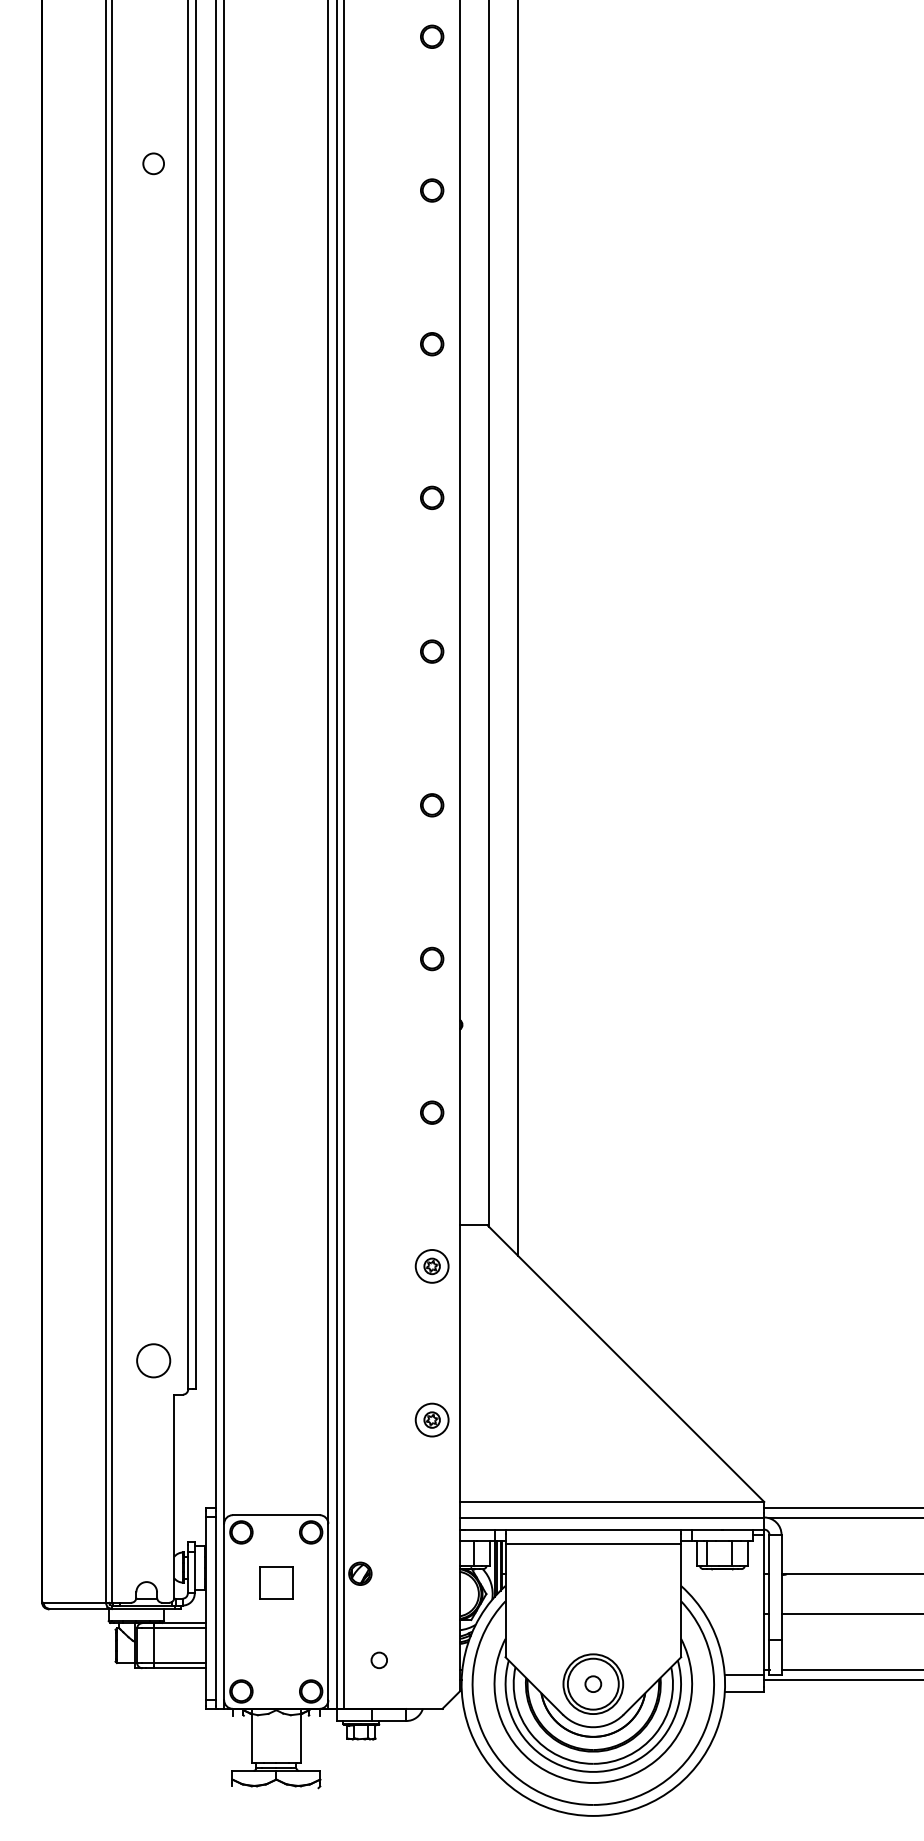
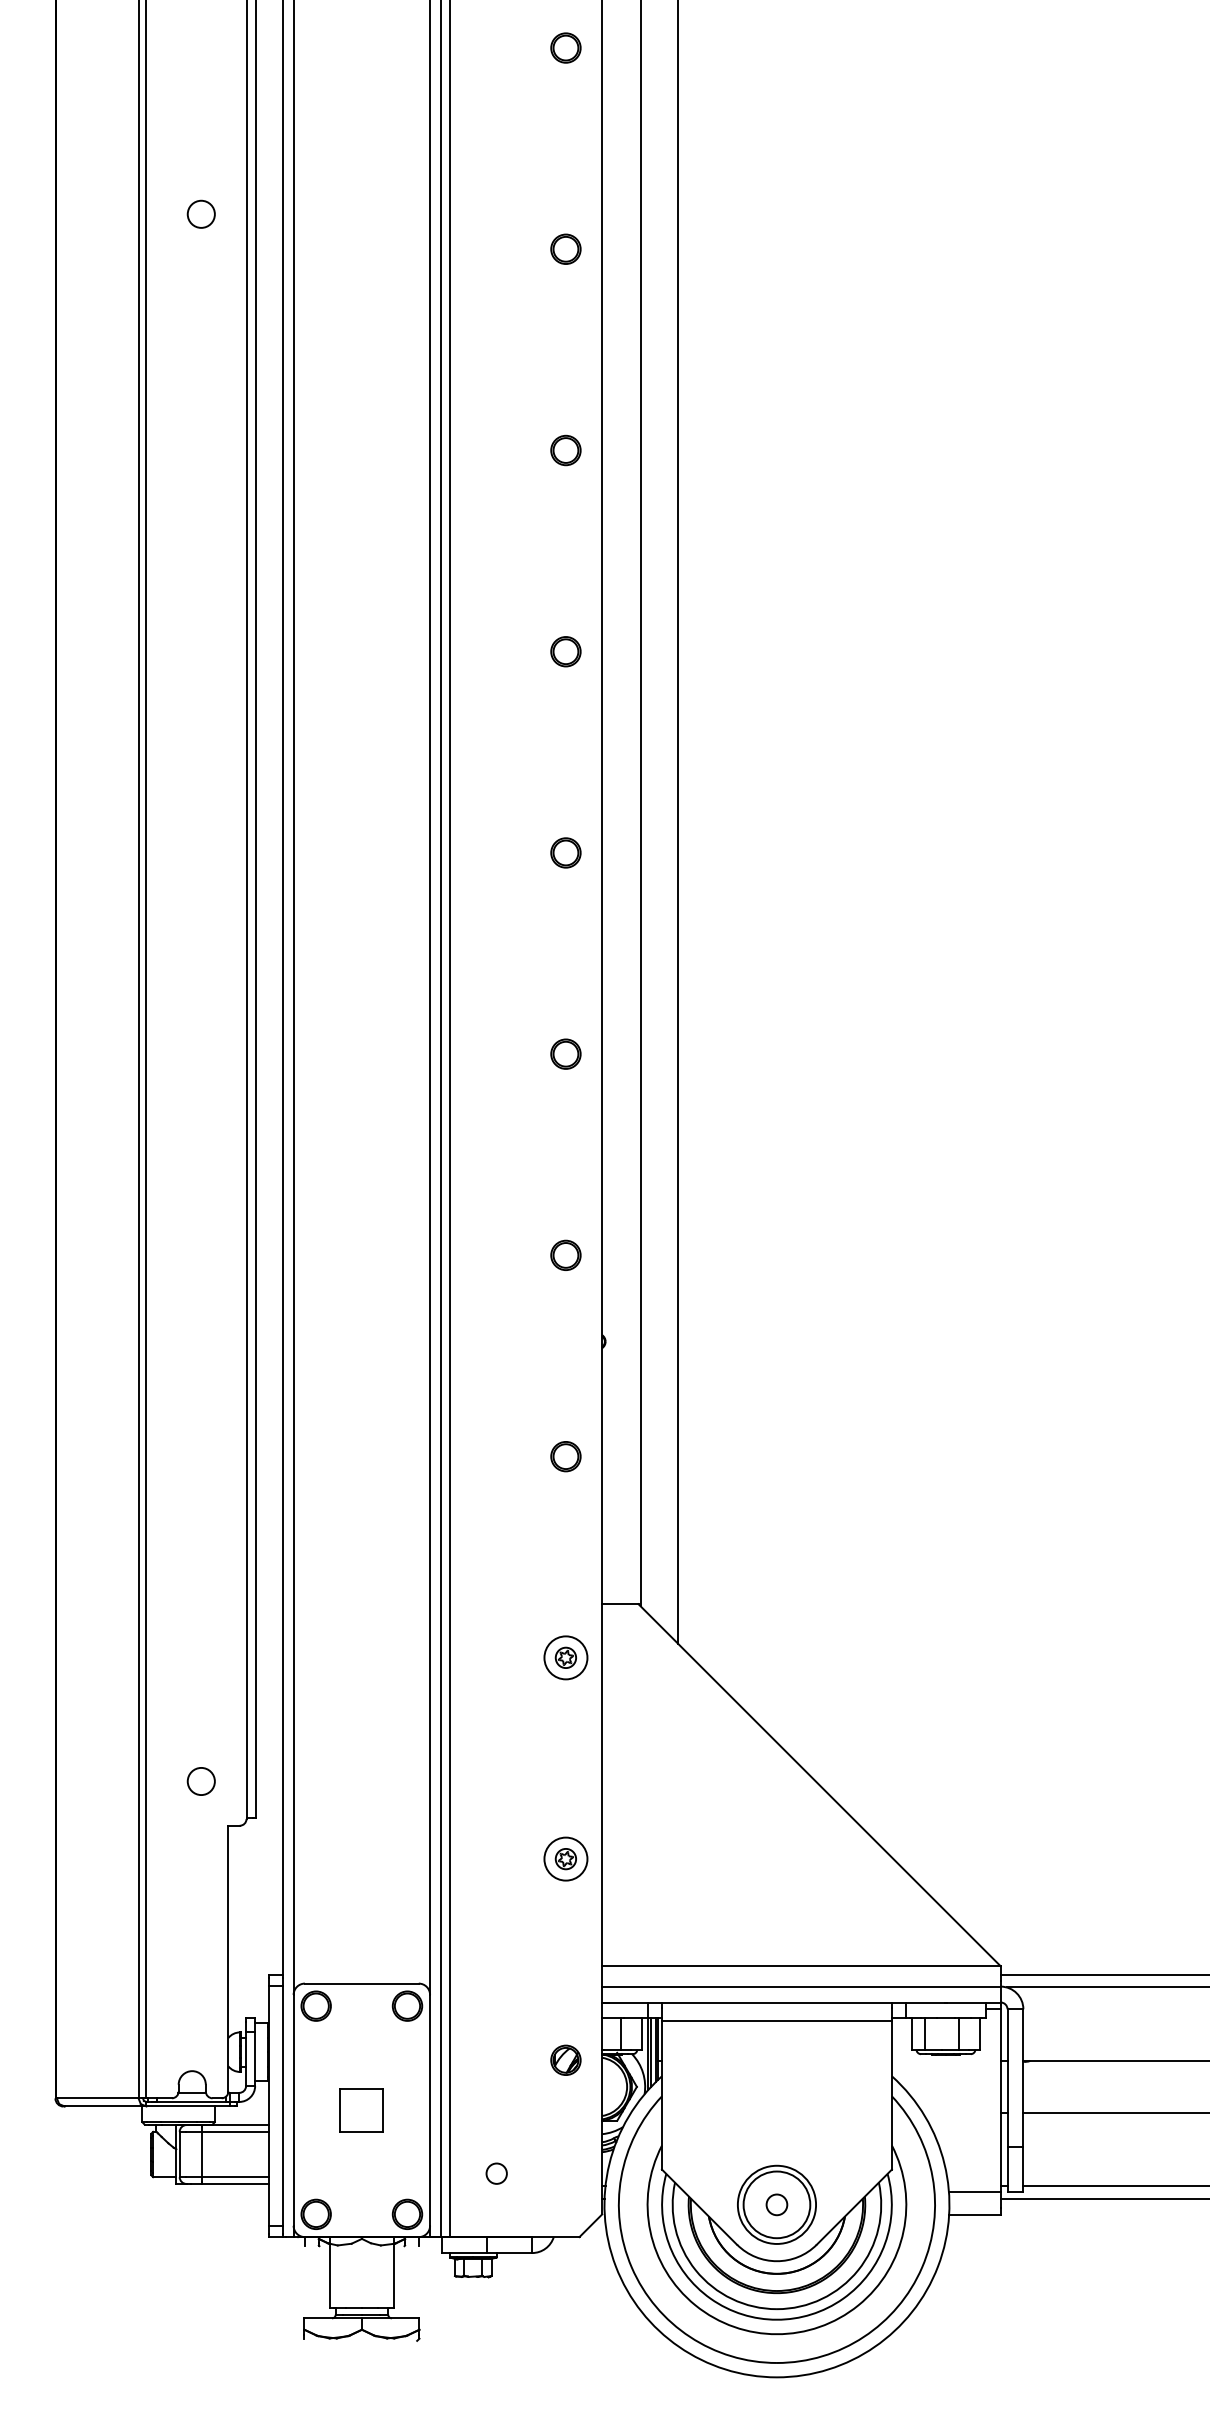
circle: (153, 1360) -> (200, 1781), size x0.62
part: (360, 1573) -> (565, 2059), moved
part: (276, 1583) -> (361, 2110), moved

